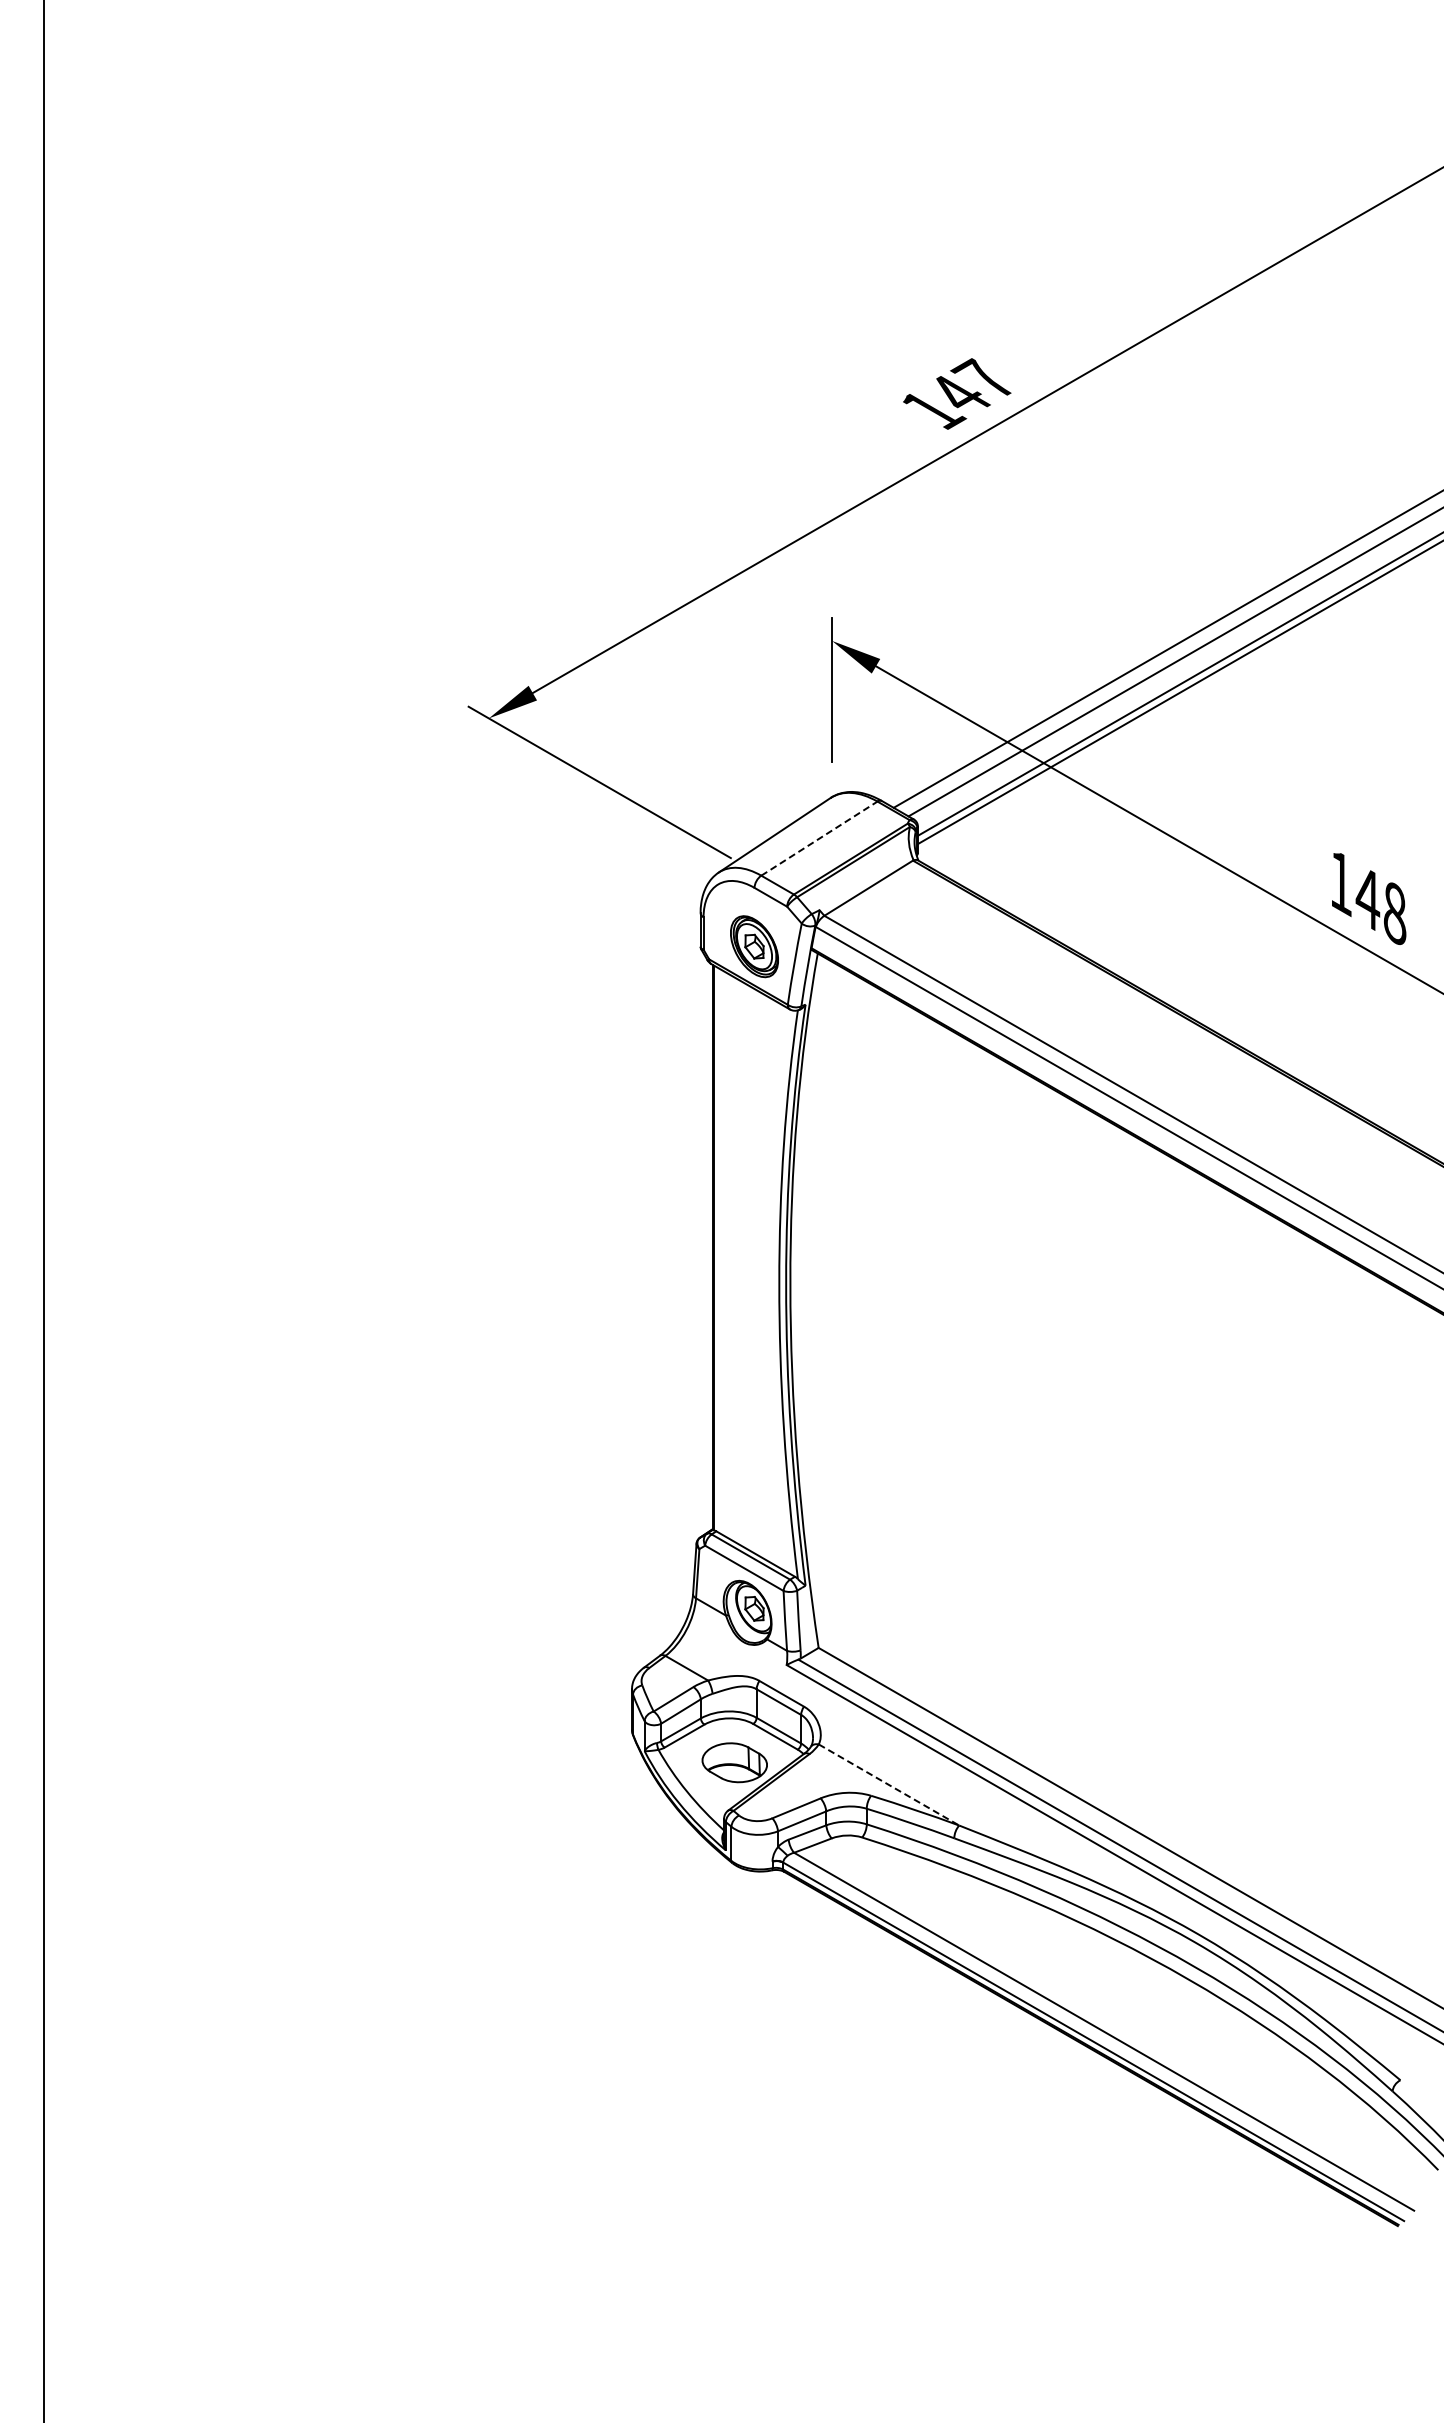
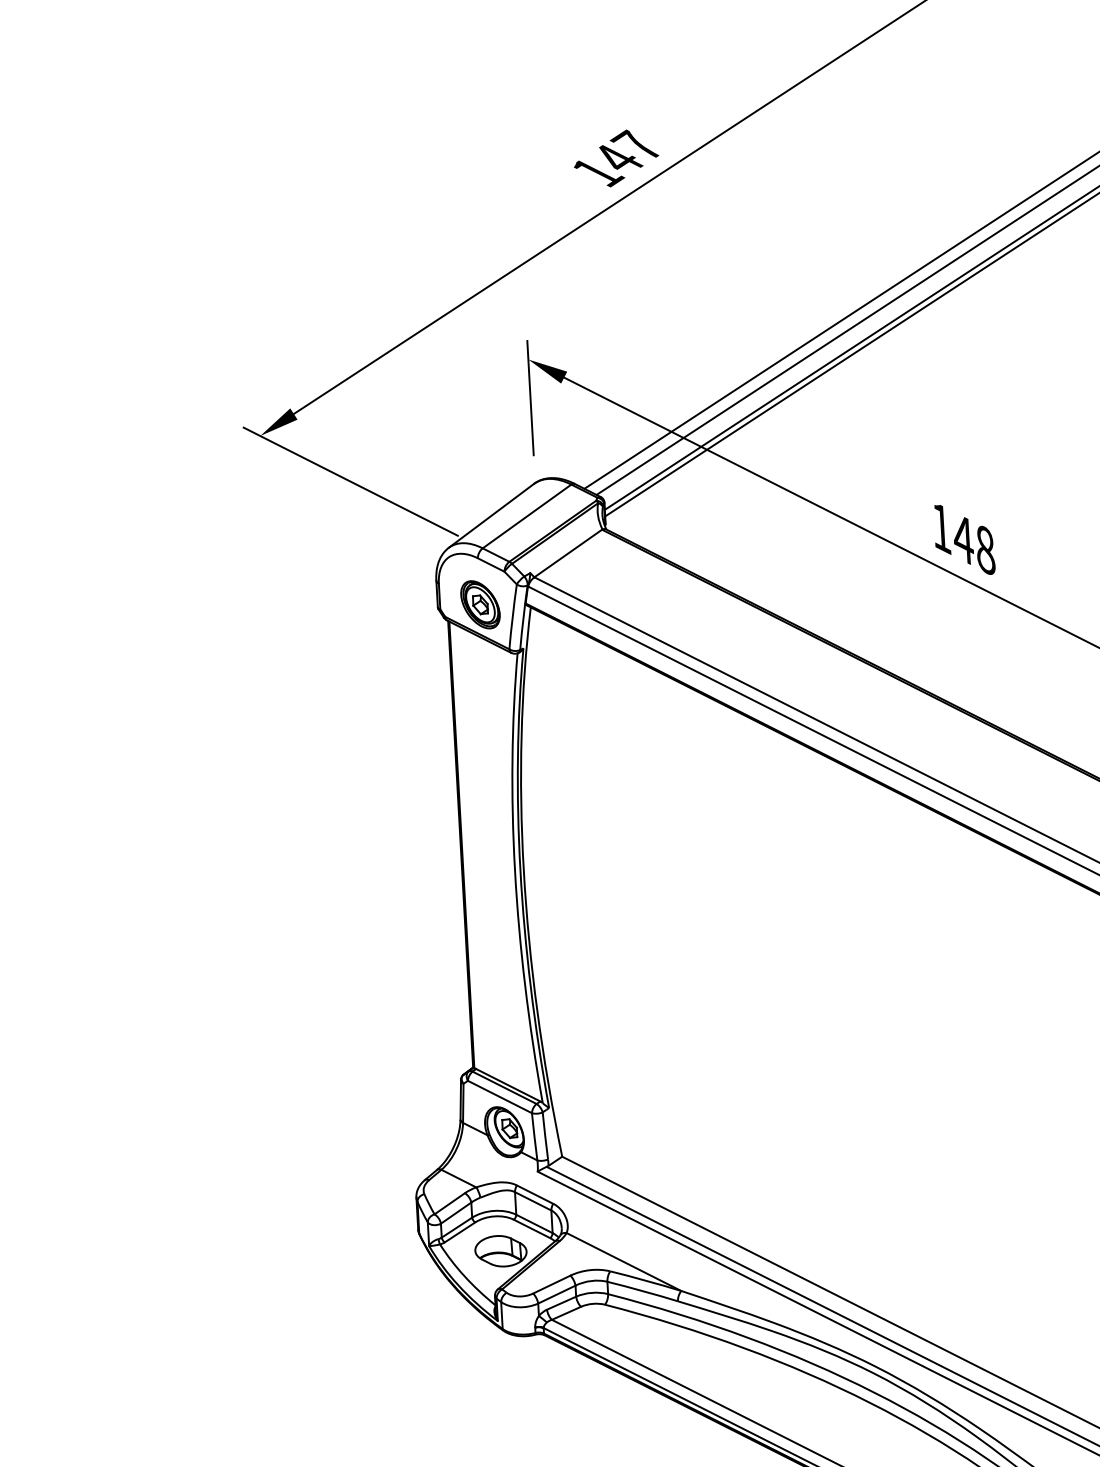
line: (819, 838) -> (527, 516), dashed -> solid
line: (889, 1785) -> (624, 1262), dashed -> solid

